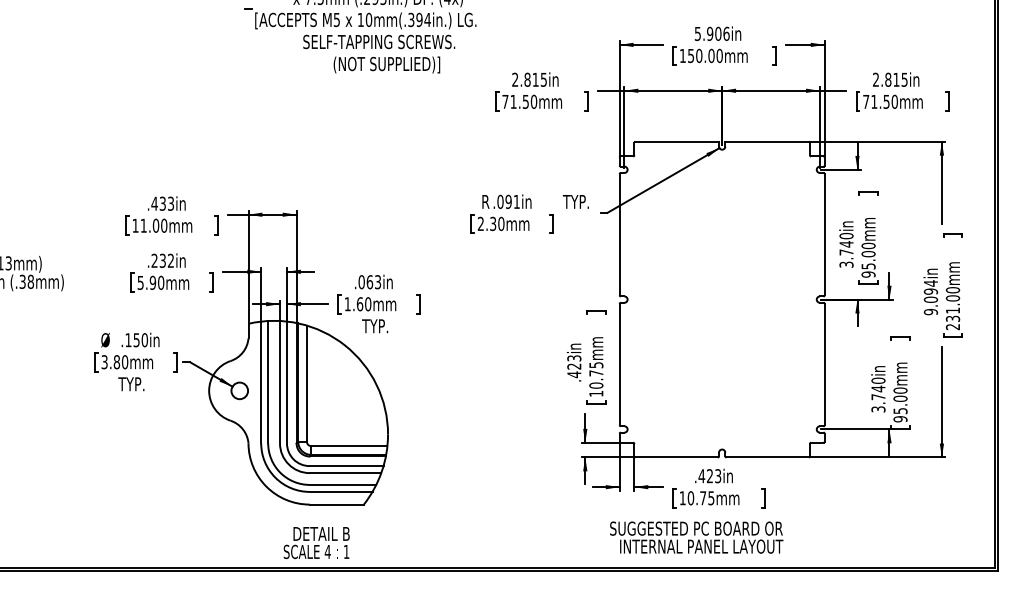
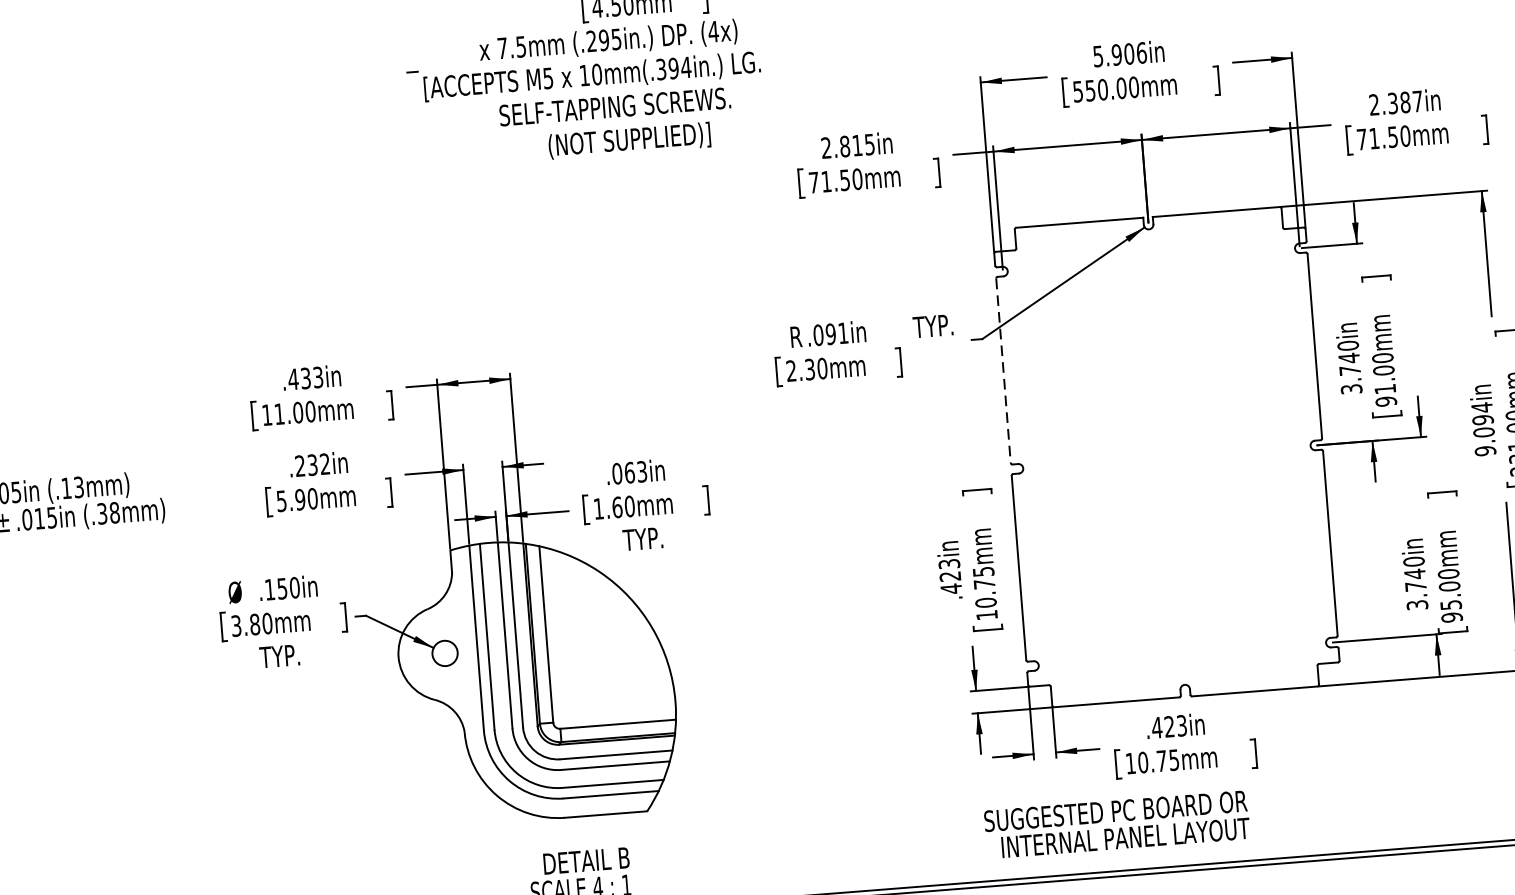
text: (682, 56) -> (1077, 92), 150.00mm -> 550.00mm
text: (896, 79) -> (1405, 101), 2.815in -> 2.387in
line: (619, 234) -> (1003, 370), solid -> dashed
text: (868, 266) -> (1385, 389), 95.00mm -> 91.00mm
text: (696, 537) -> (1116, 824), moved

